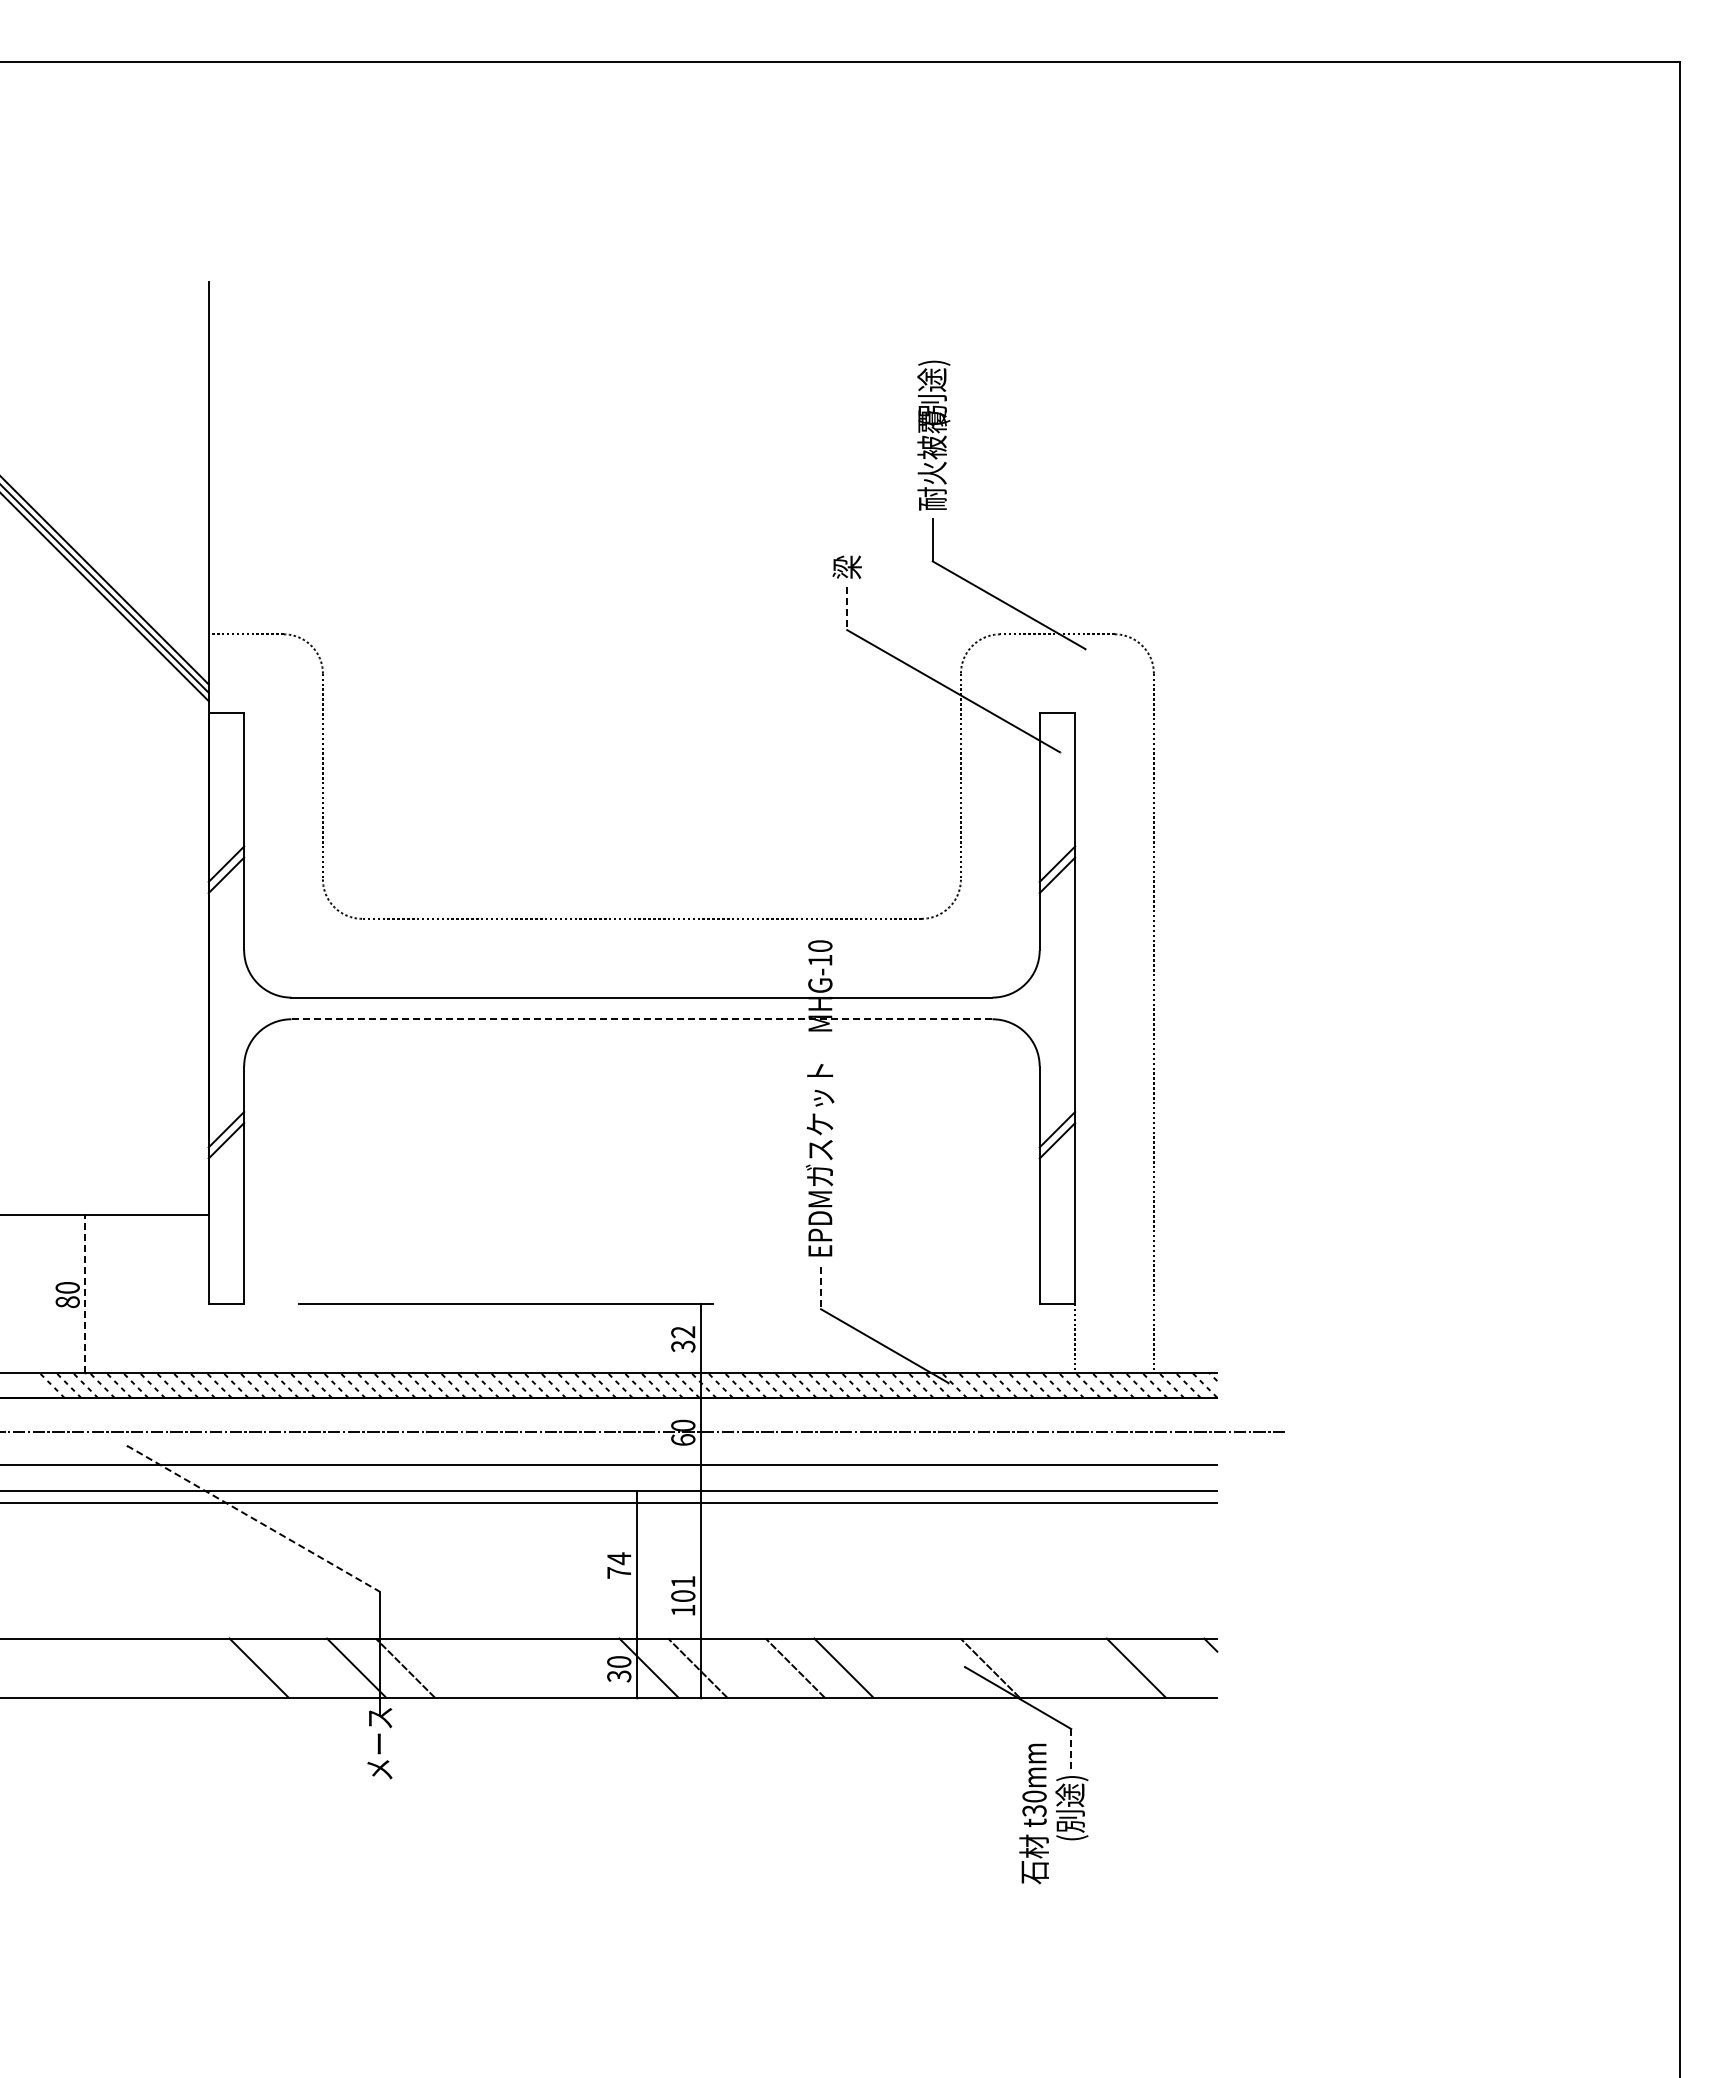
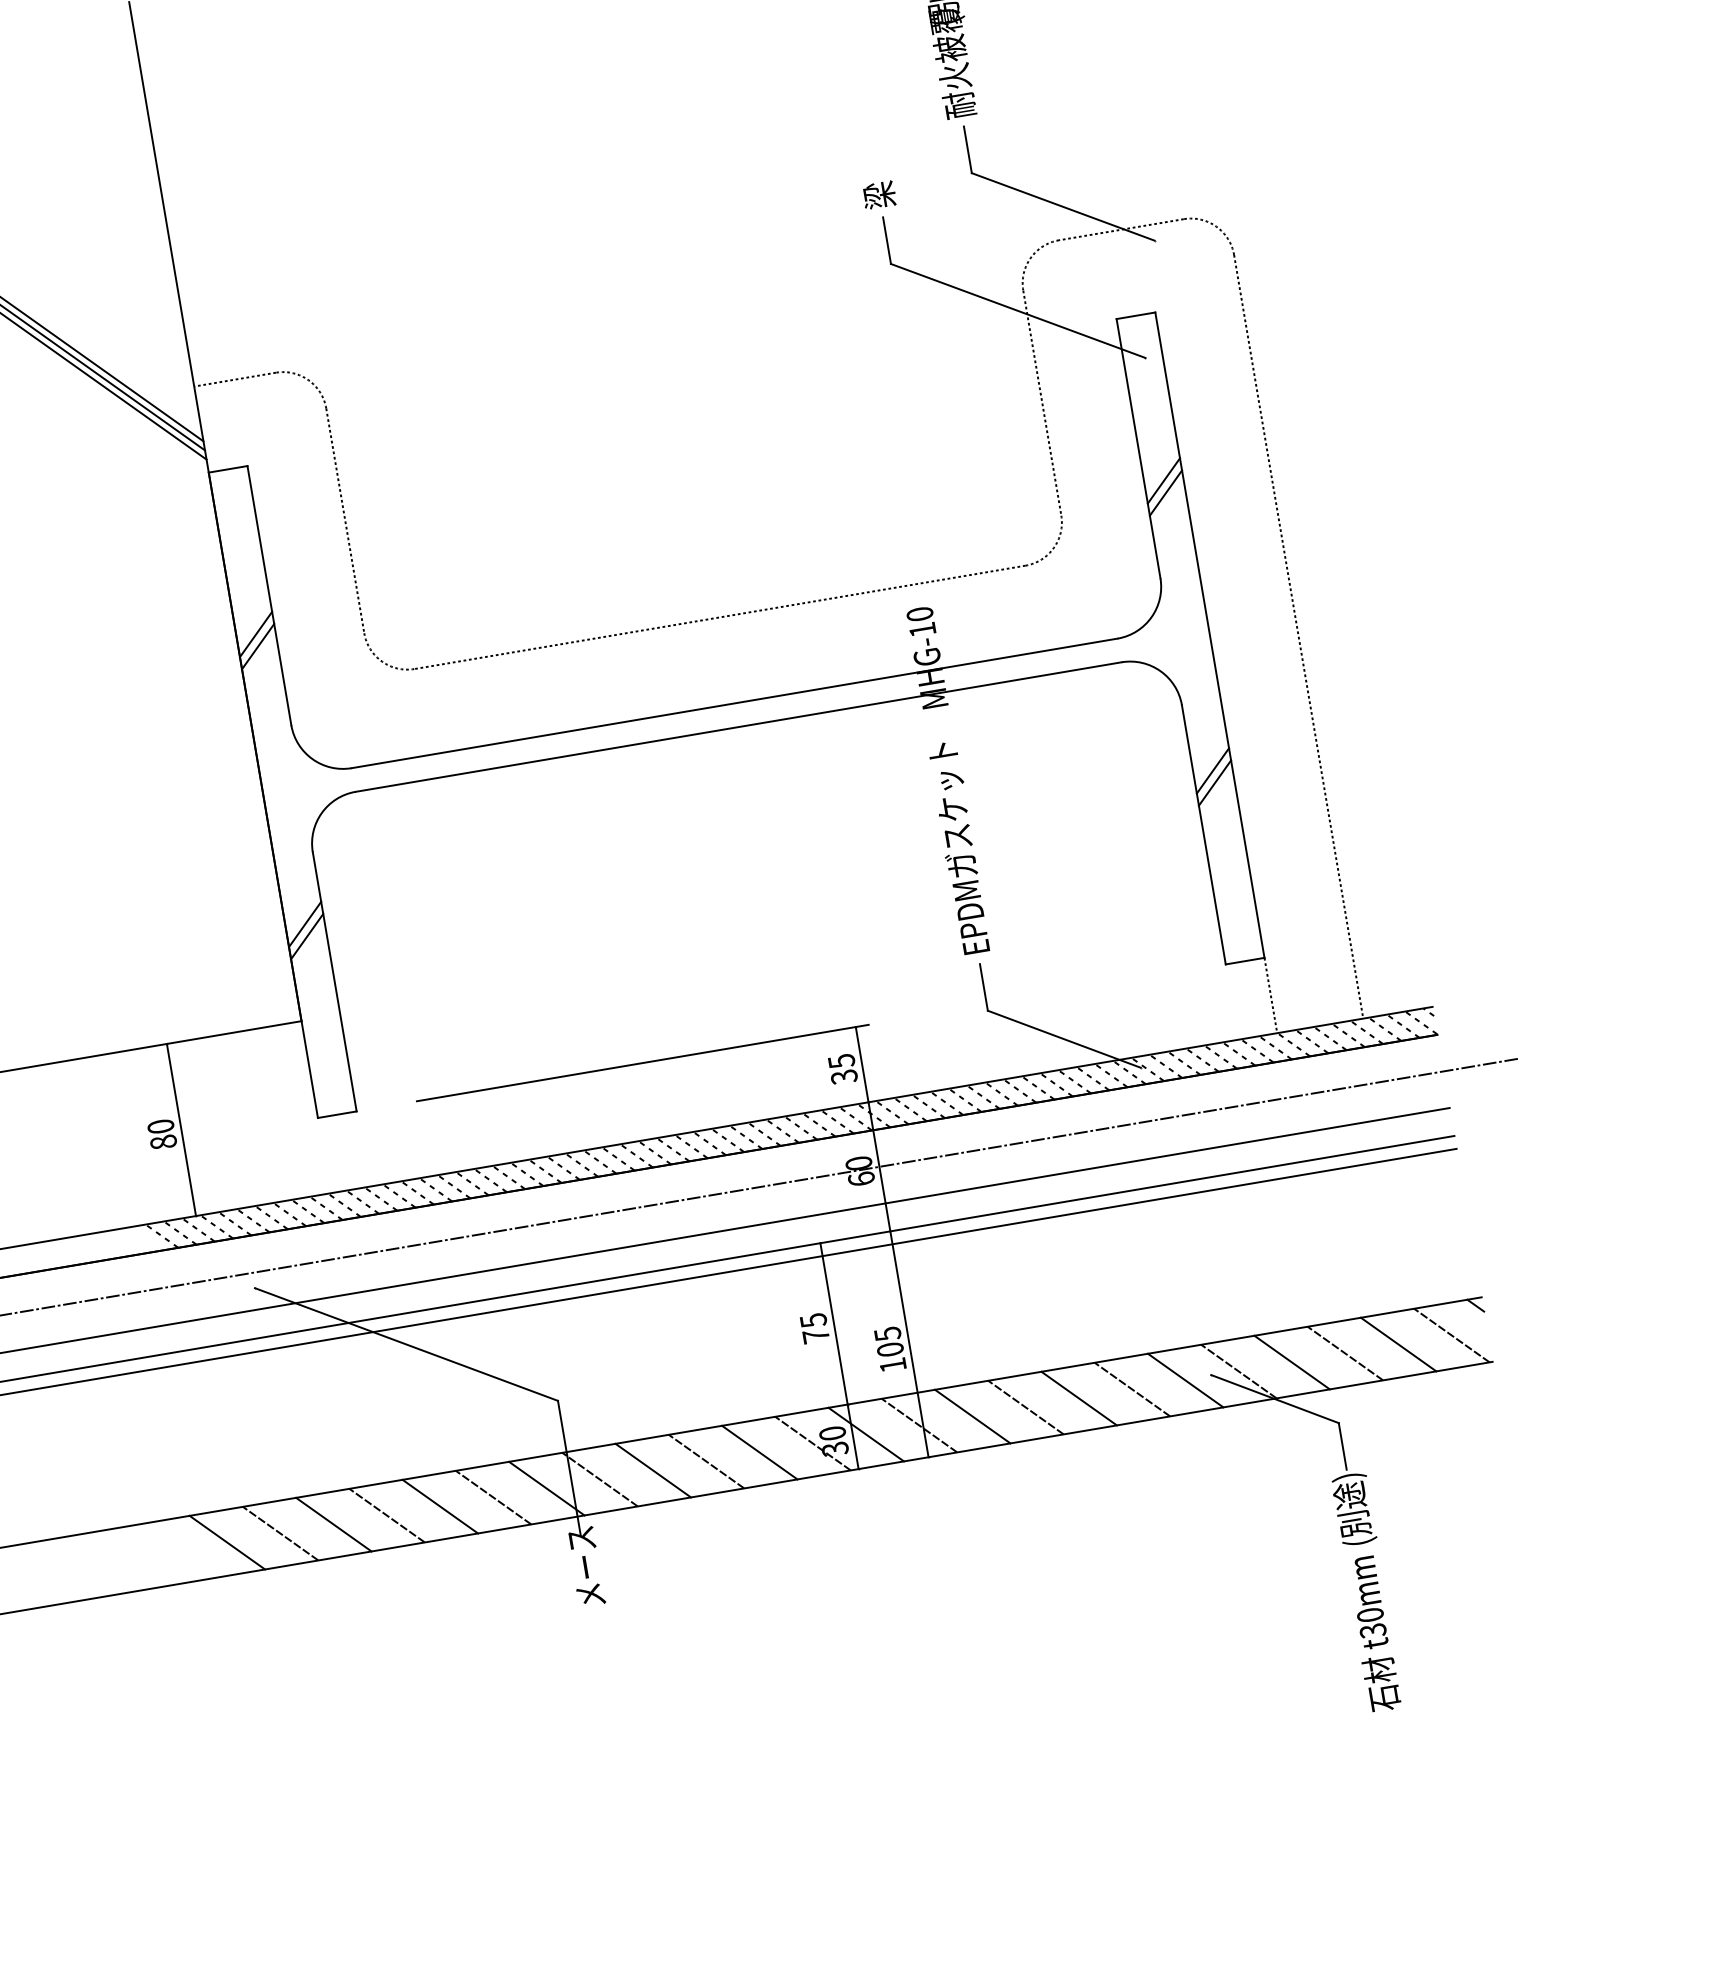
line: (847, 609) -> (887, 241), dashed -> solid
line: (641, 1019) -> (738, 727), dashed -> solid
line: (821, 1288) -> (984, 988), dashed -> solid
line: (85, 1293) -> (181, 1129), dashed -> solid
text: (683, 1332) -> (841, 1061), 32 -> 35
line: (253, 1518) -> (406, 1344), dashed -> solid
text: (619, 1558) -> (813, 1320), 74 -> 75
text: (683, 1582) -> (888, 1334), 101 -> 105
line: (63, 1667) -> (226, 1542), added
line: (112, 1667) -> (280, 1533), added
line: (161, 1667) -> (333, 1524), added
line: (209, 1667) -> (385, 1515), added
line: (307, 1667) -> (493, 1497), added
line: (453, 1667) -> (652, 1470), added
line: (502, 1667) -> (706, 1461), added
line: (551, 1667) -> (759, 1451), added
line: (599, 1667) -> (812, 1443), added
line: (746, 1667) -> (972, 1415), added
line: (892, 1667) -> (1132, 1388), added
line: (940, 1667) -> (1184, 1380), added
line: (1038, 1667) -> (1291, 1361), added
line: (1087, 1667) -> (1345, 1352), added
line: (1184, 1667) -> (1451, 1334), added
line: (1071, 1750) -> (1343, 1446), dashed -> solid
text: (1033, 1813) -> (1372, 1633), moved

